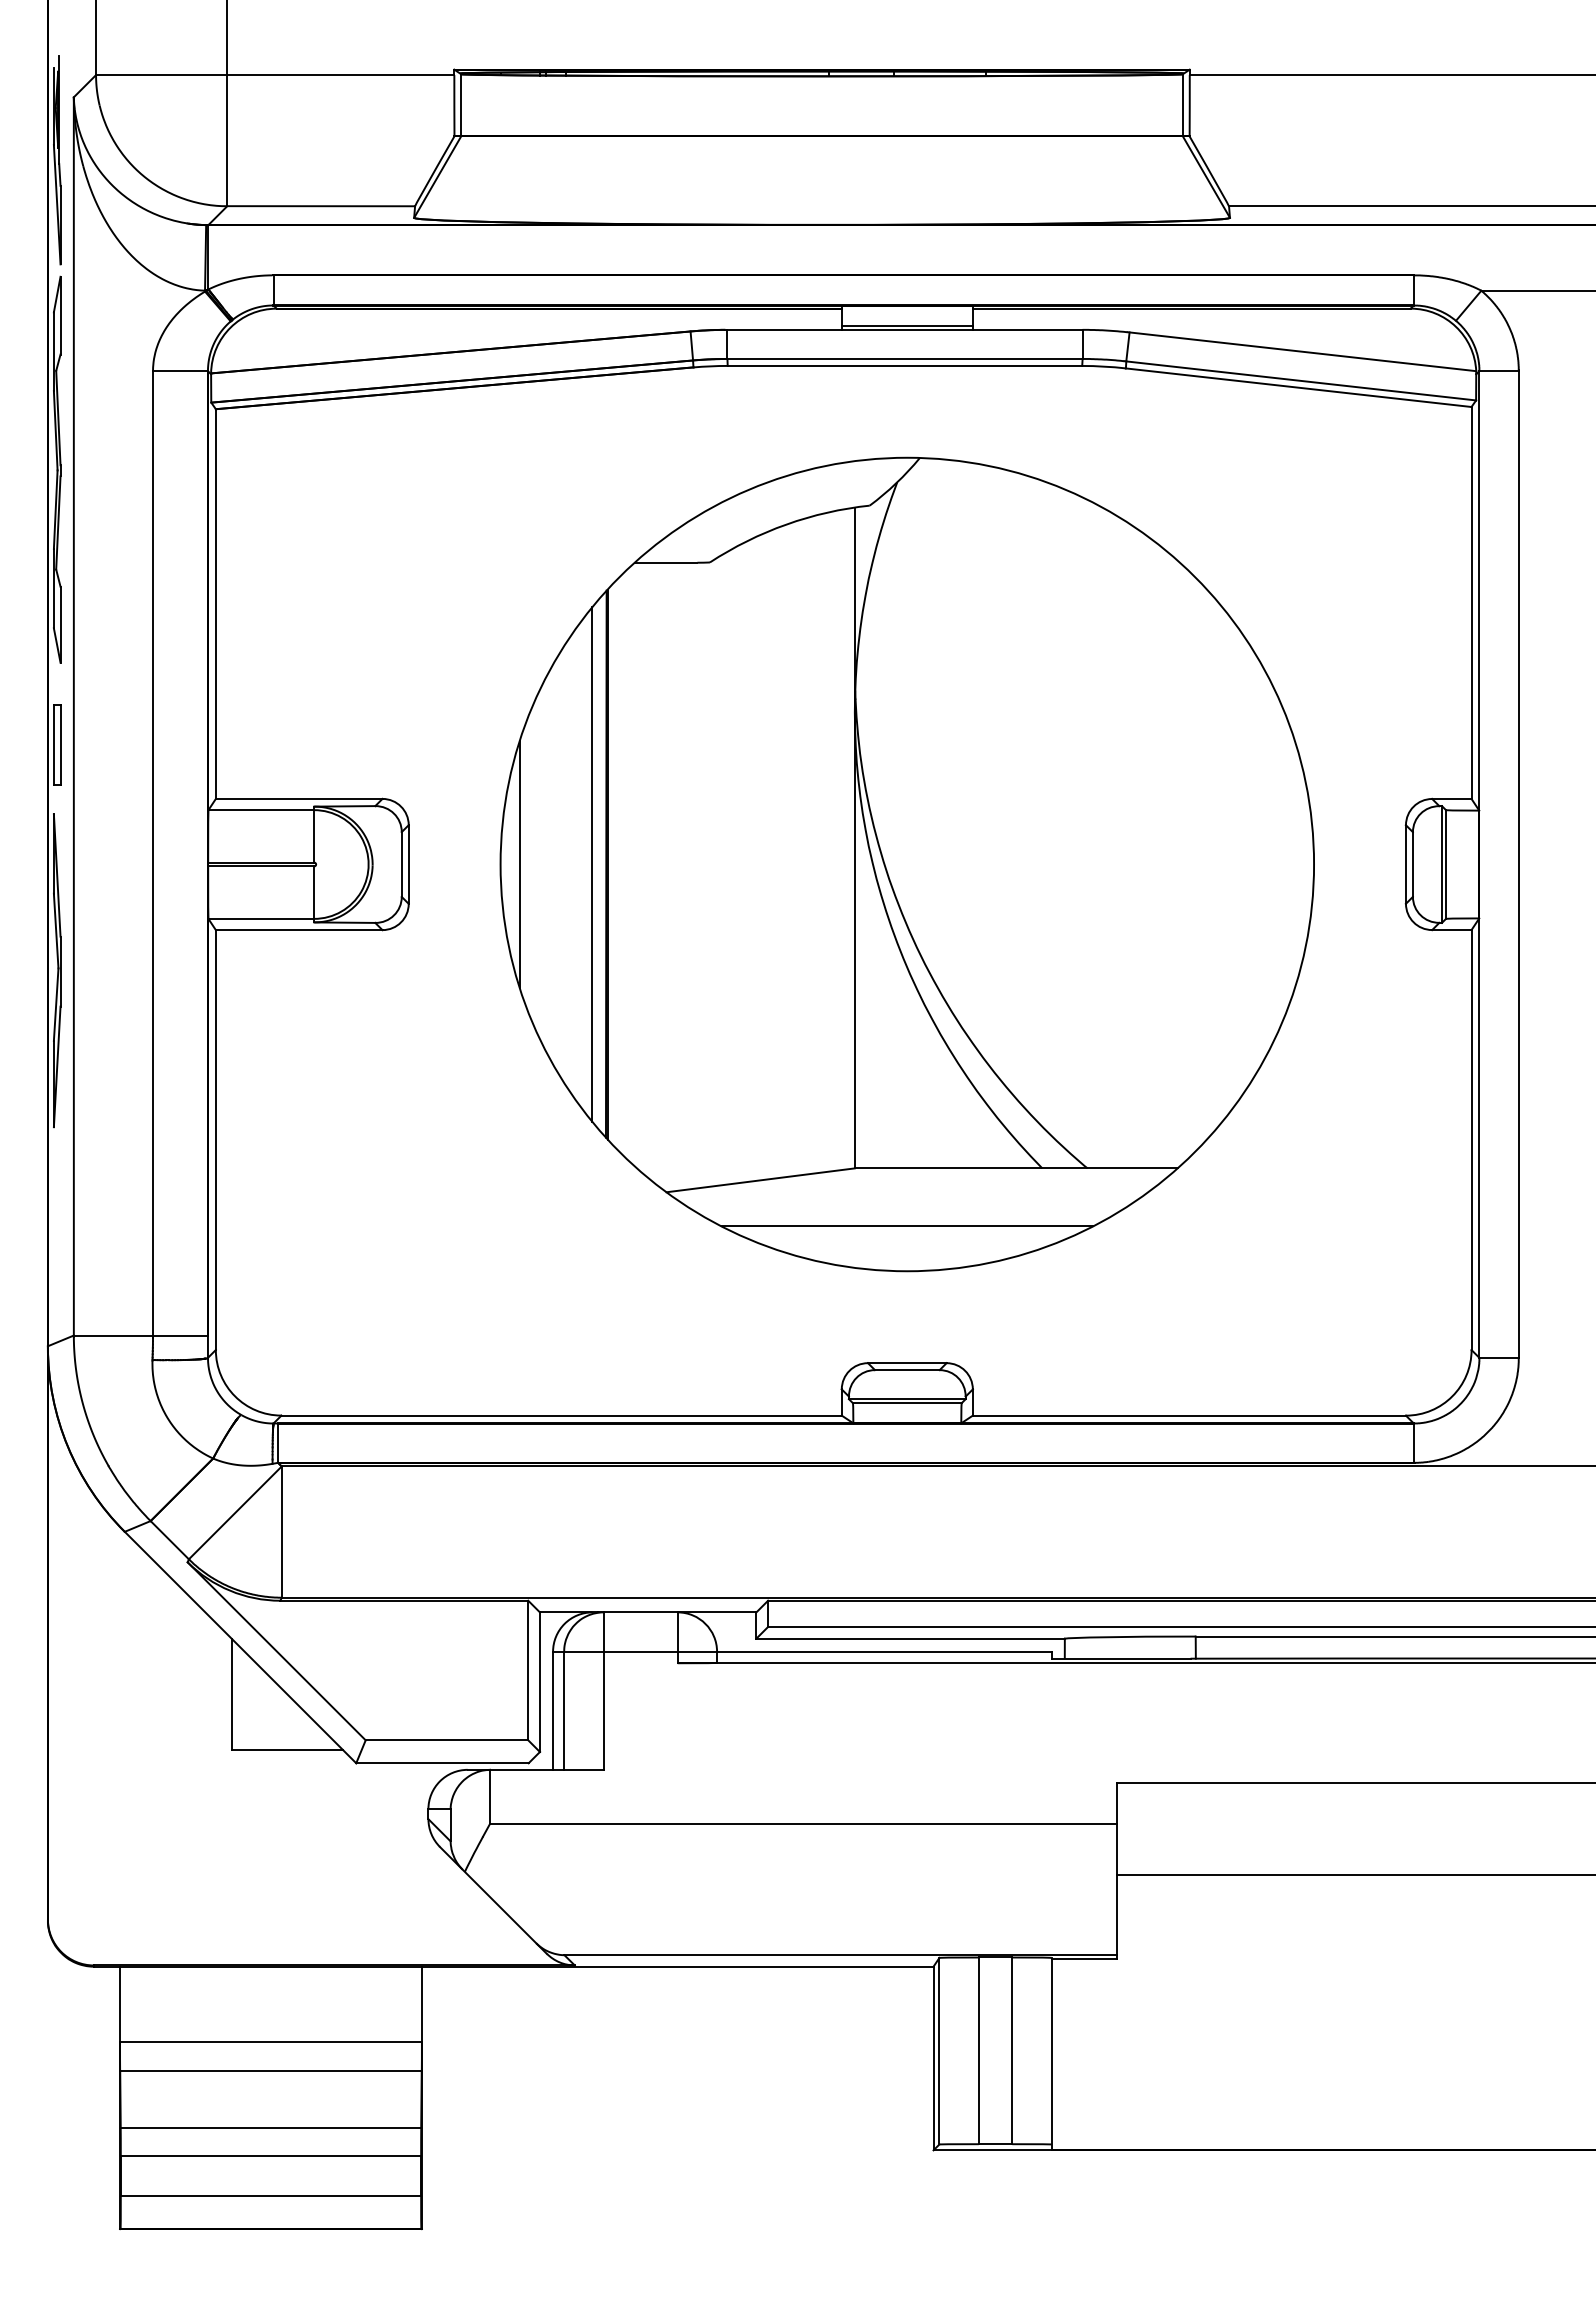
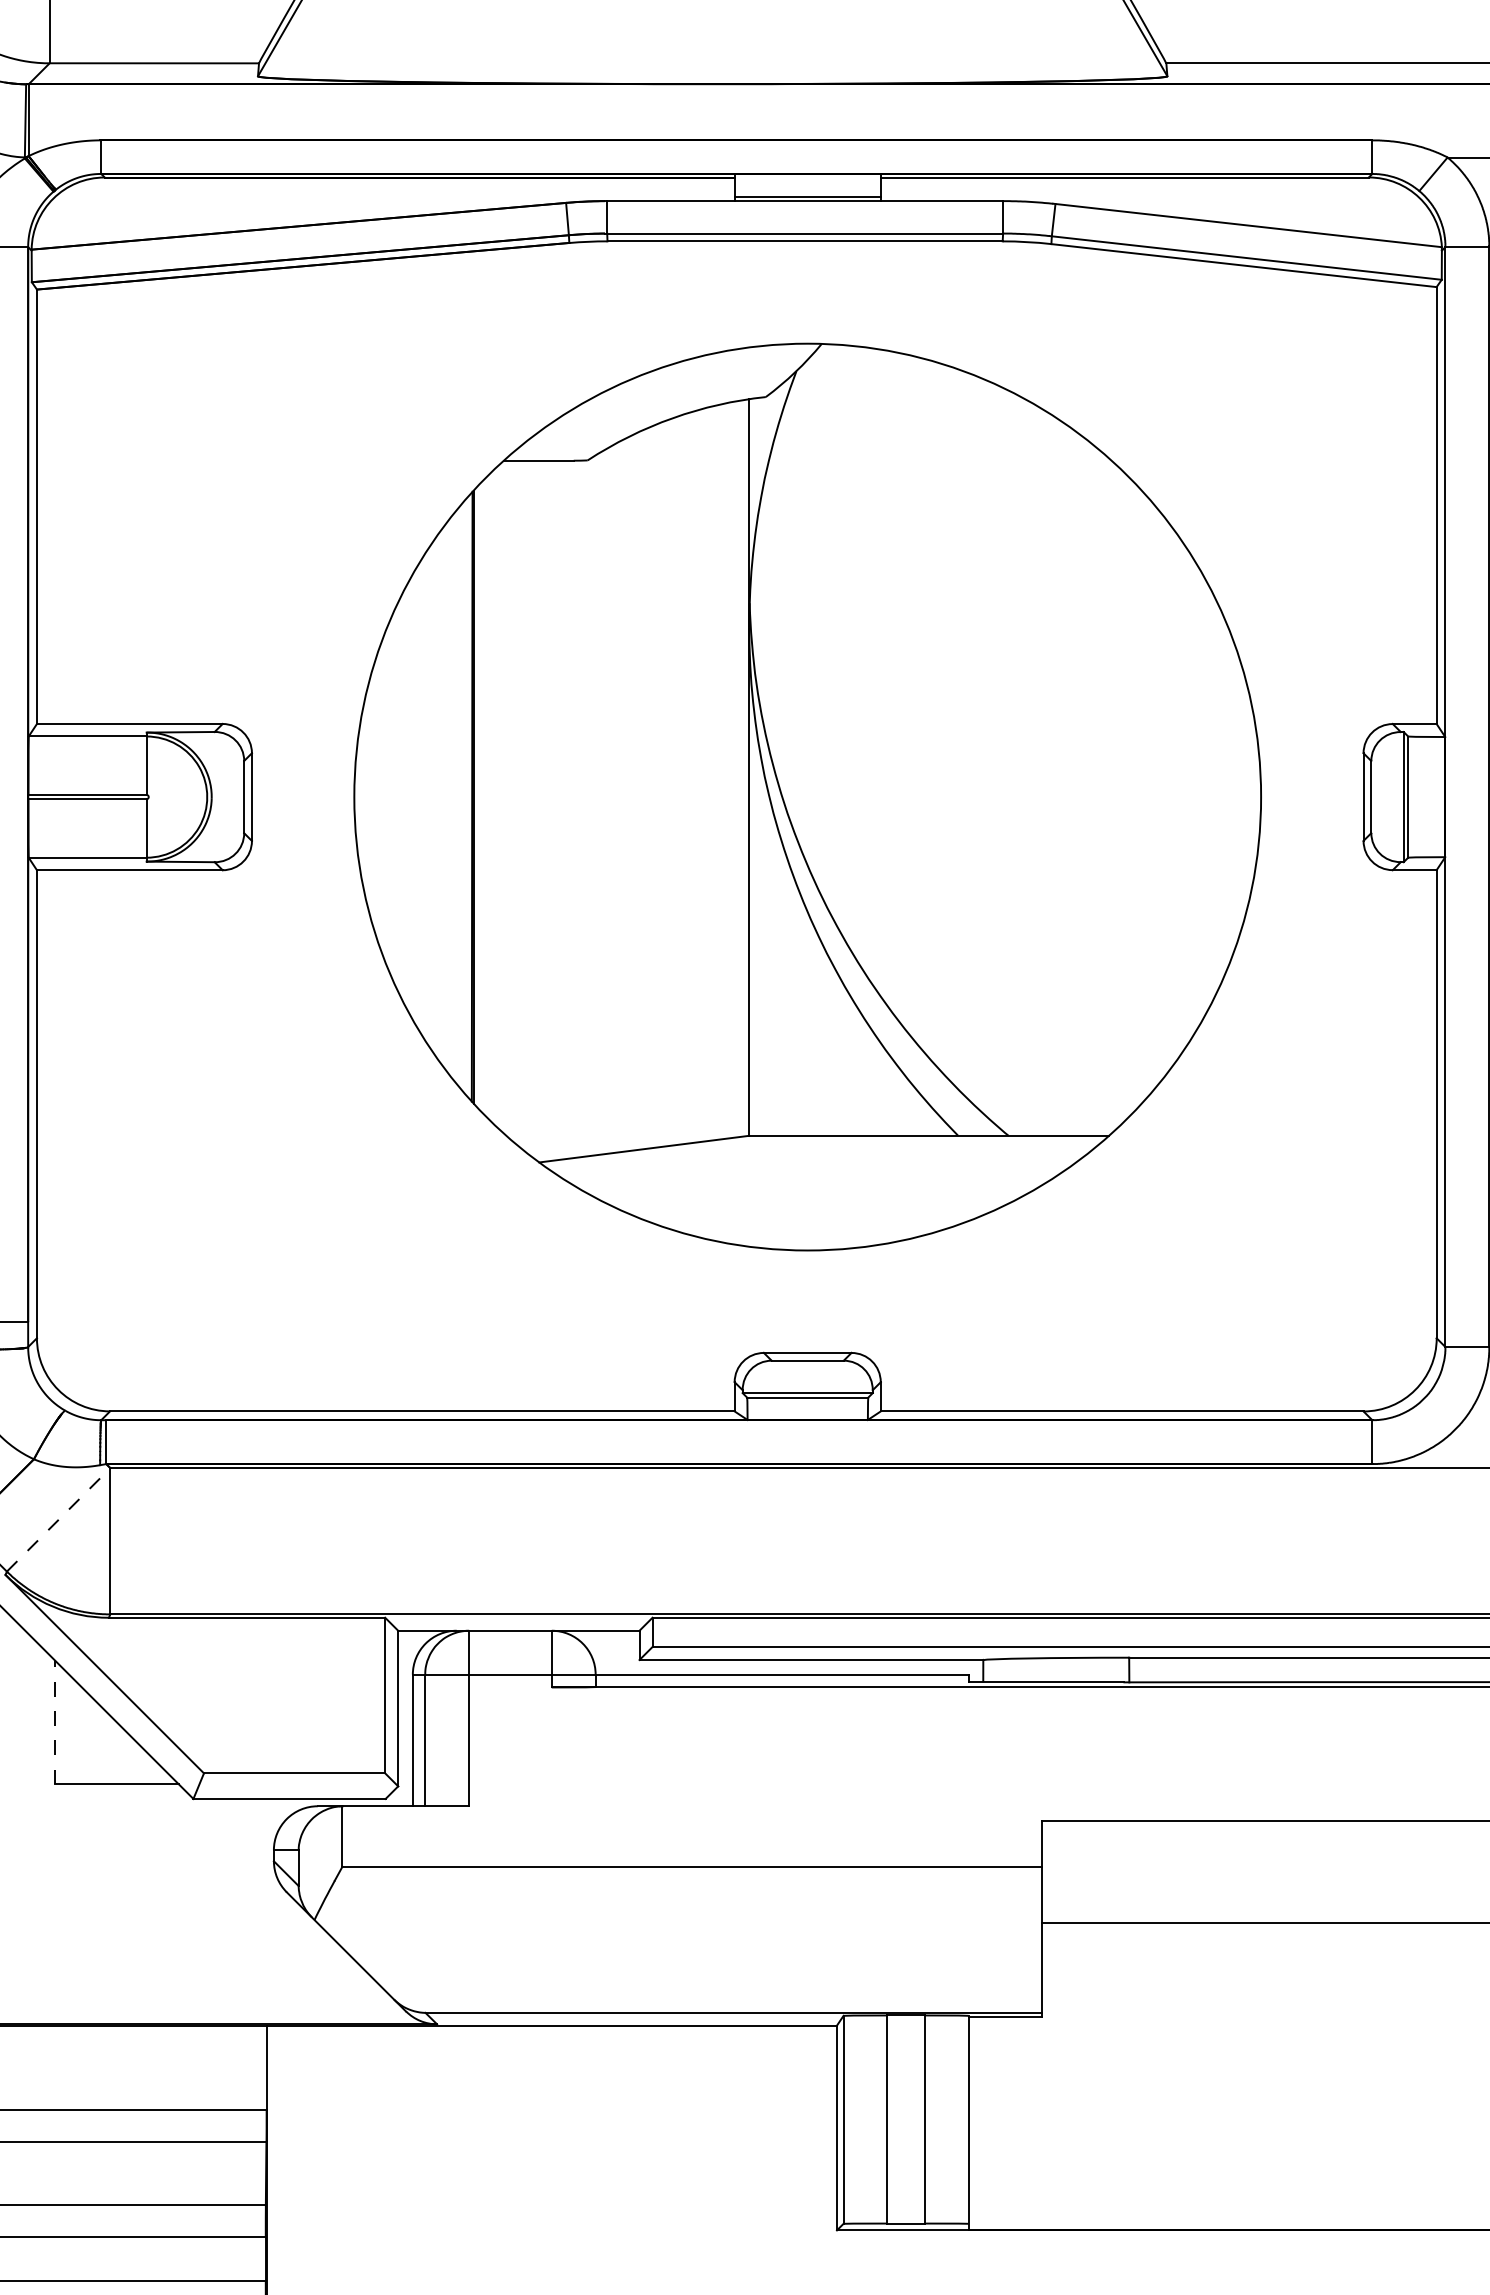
line: (519, 864) -> (375, 797), removed
line: (592, 864) -> (456, 797), removed
line: (906, 1226) -> (806, 1200), removed
line: (235, 1512) -> (58, 1519), solid -> dashed
line: (231, 1694) -> (54, 1722), solid -> dashed

